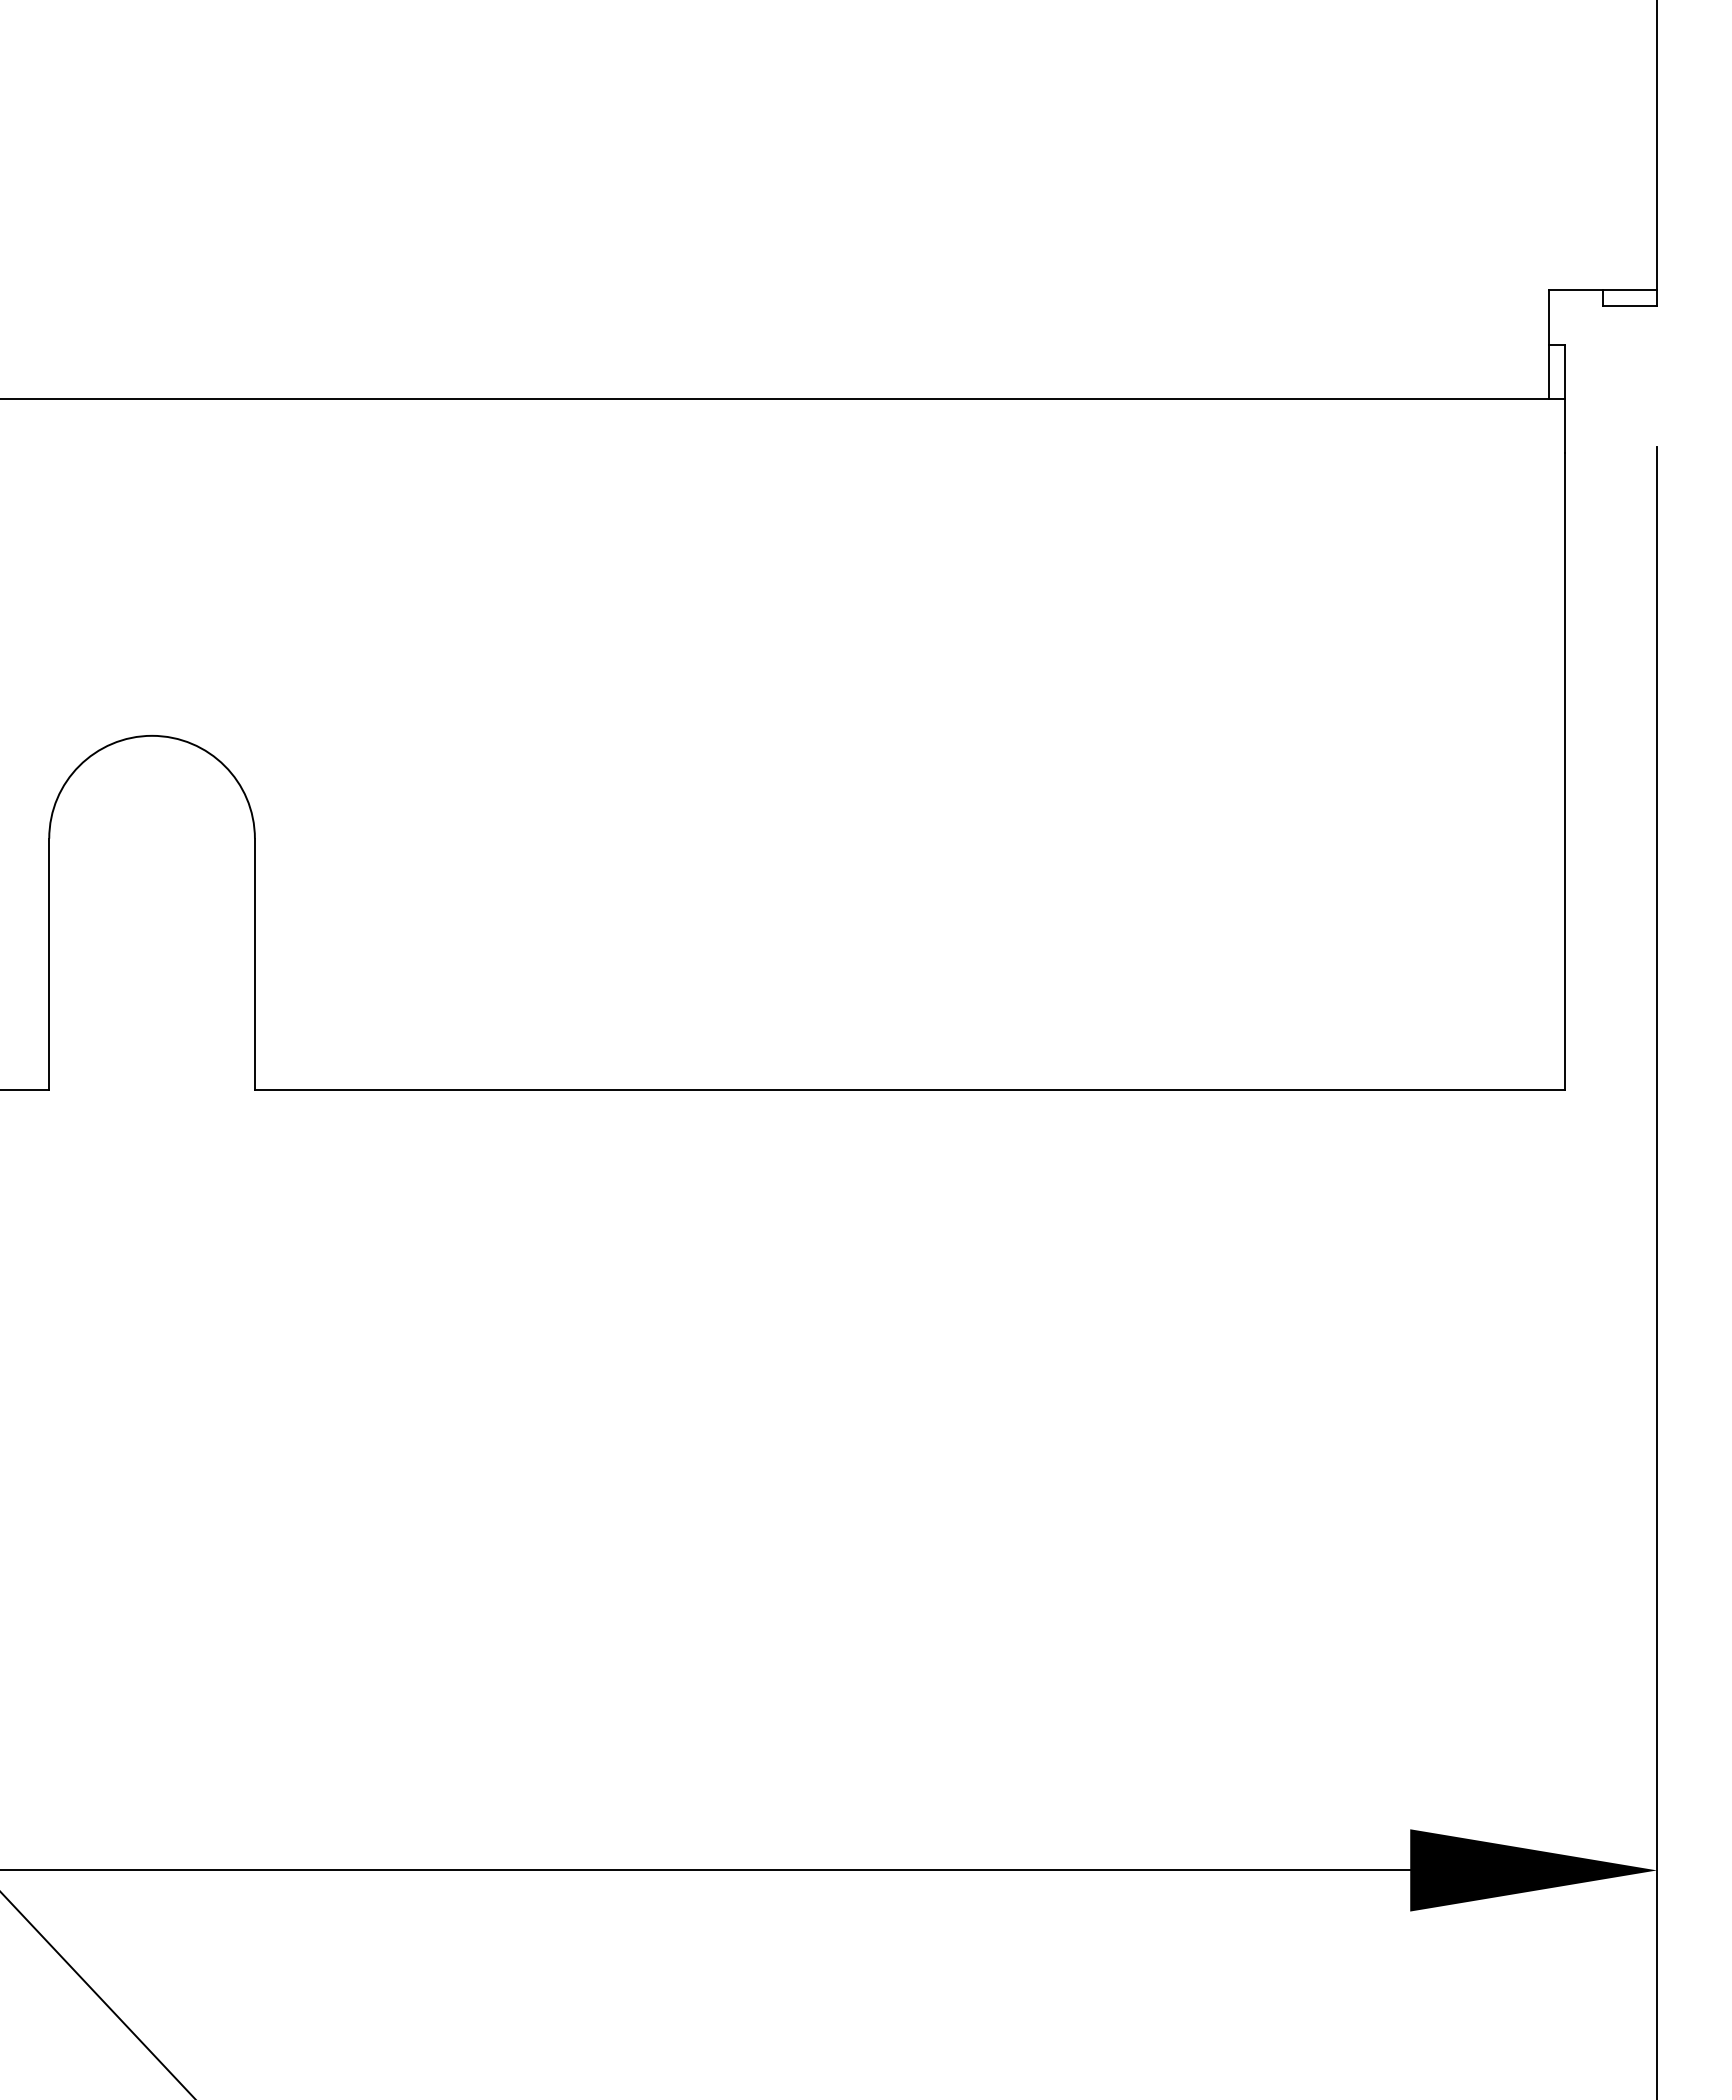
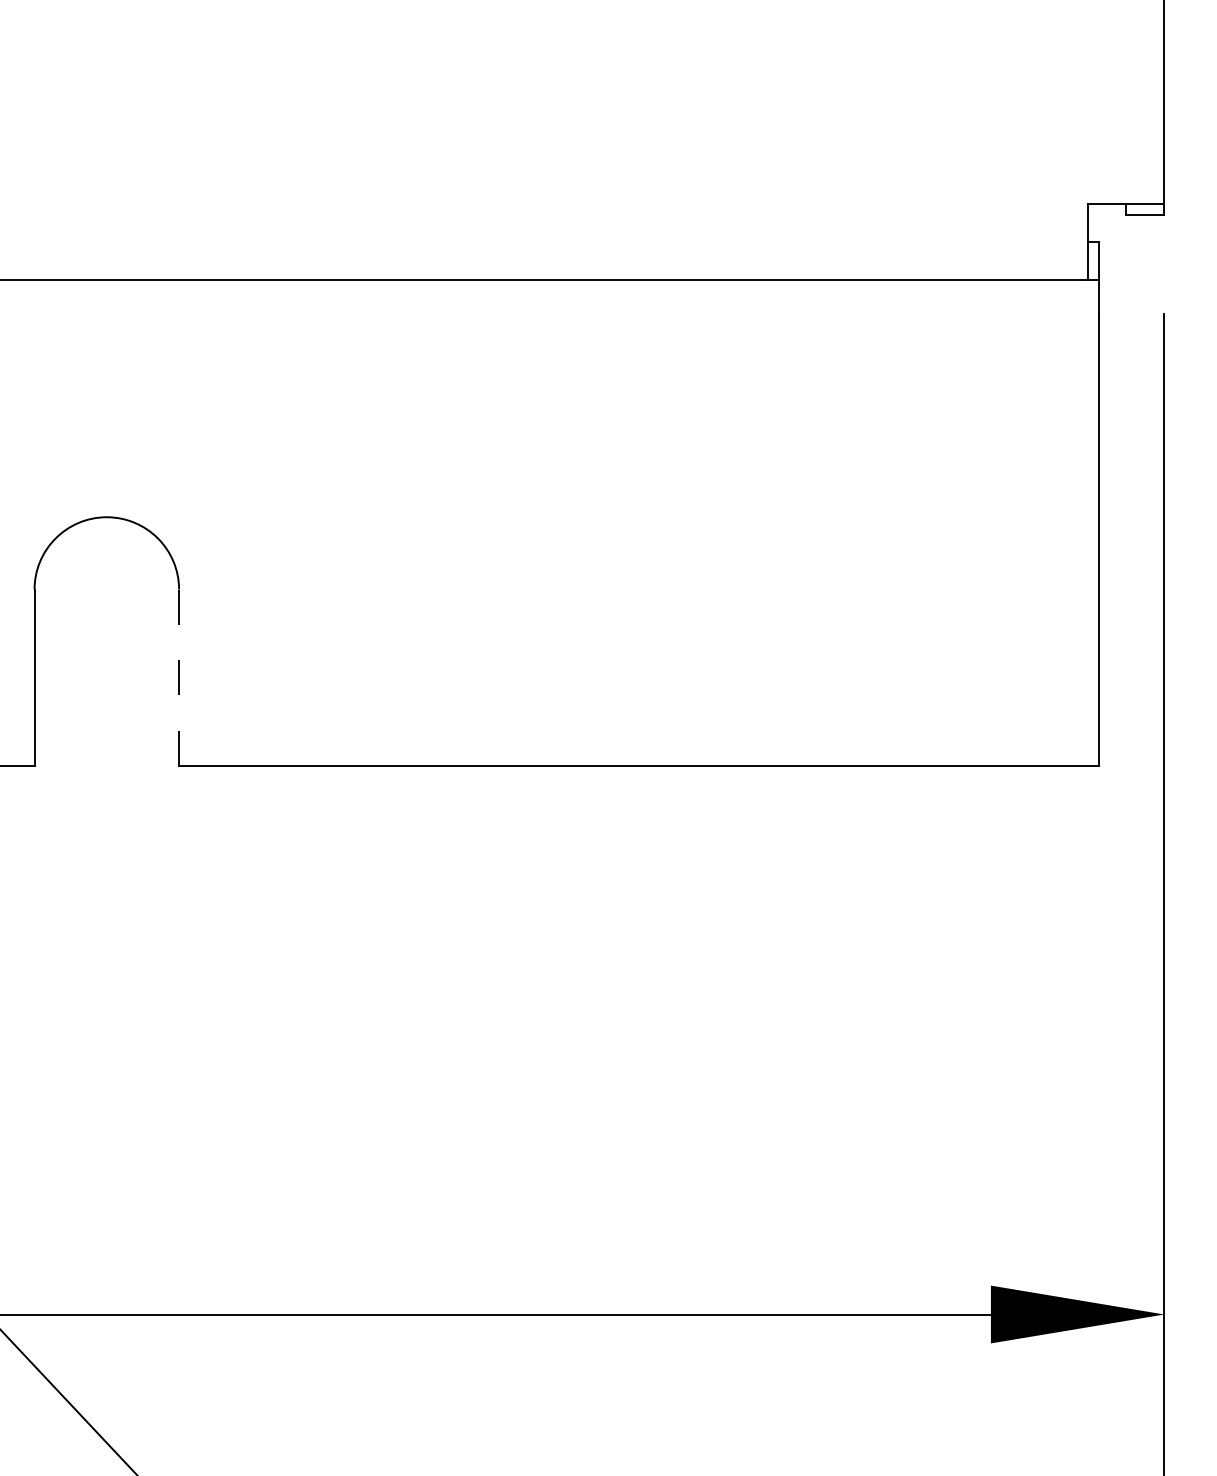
line: (254, 964) -> (178, 677), solid -> dashed

